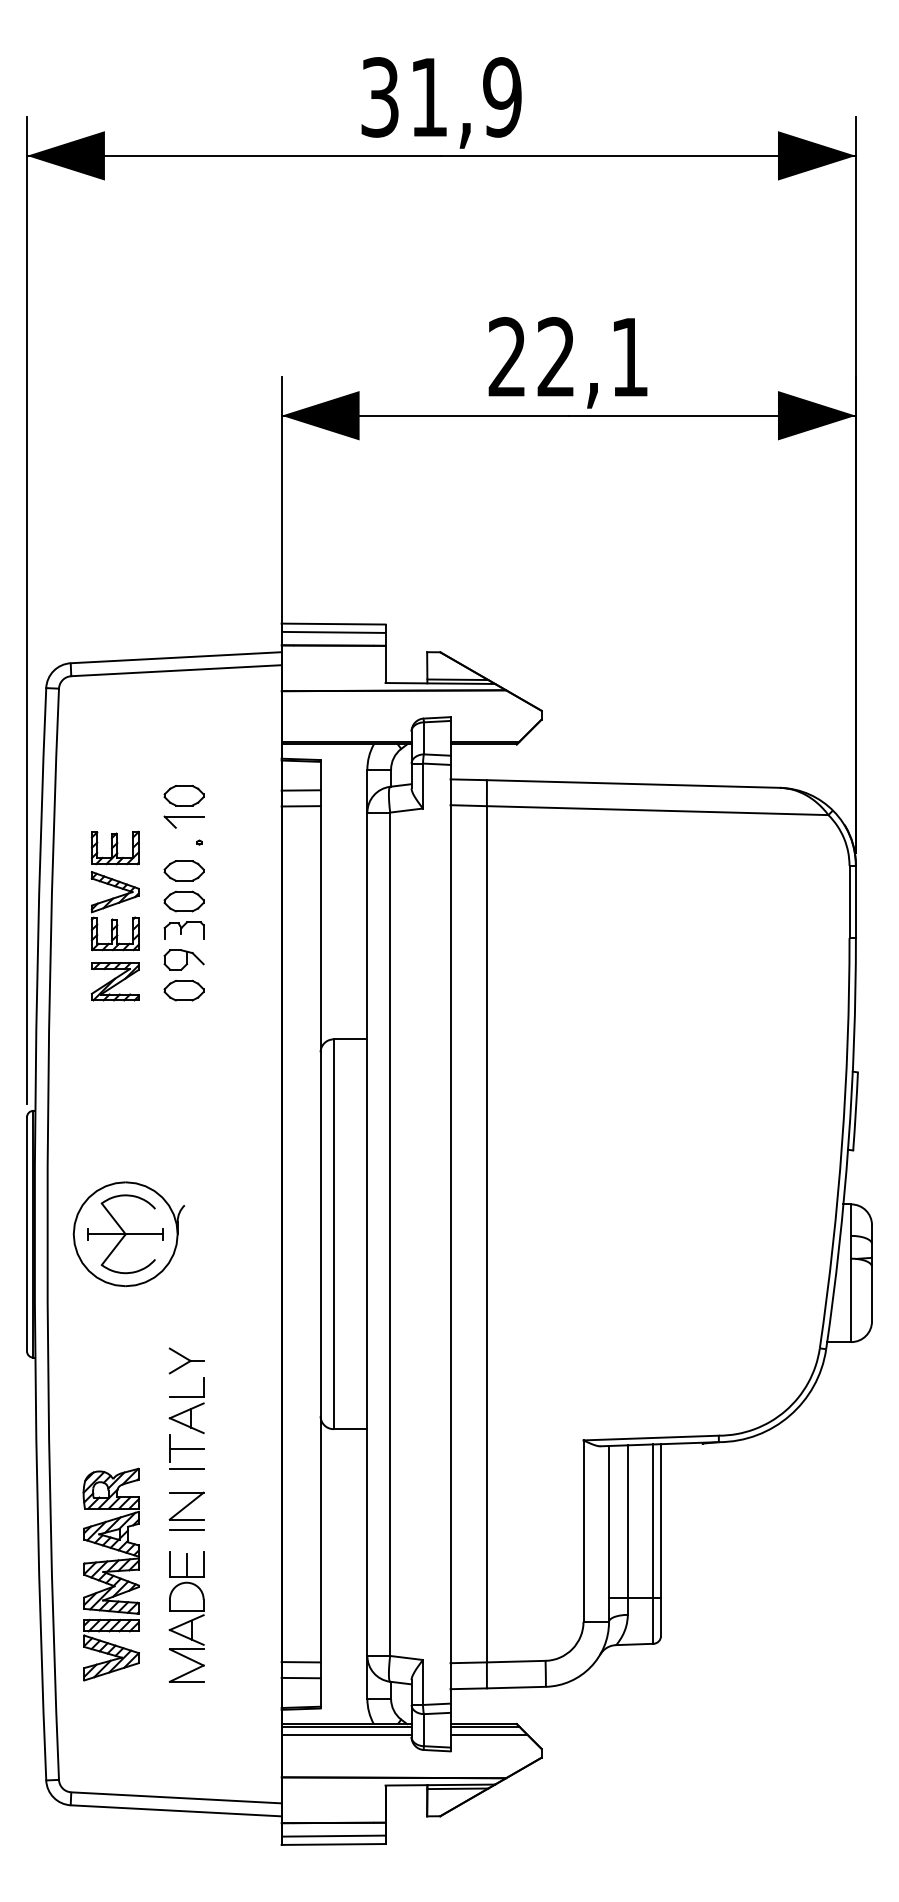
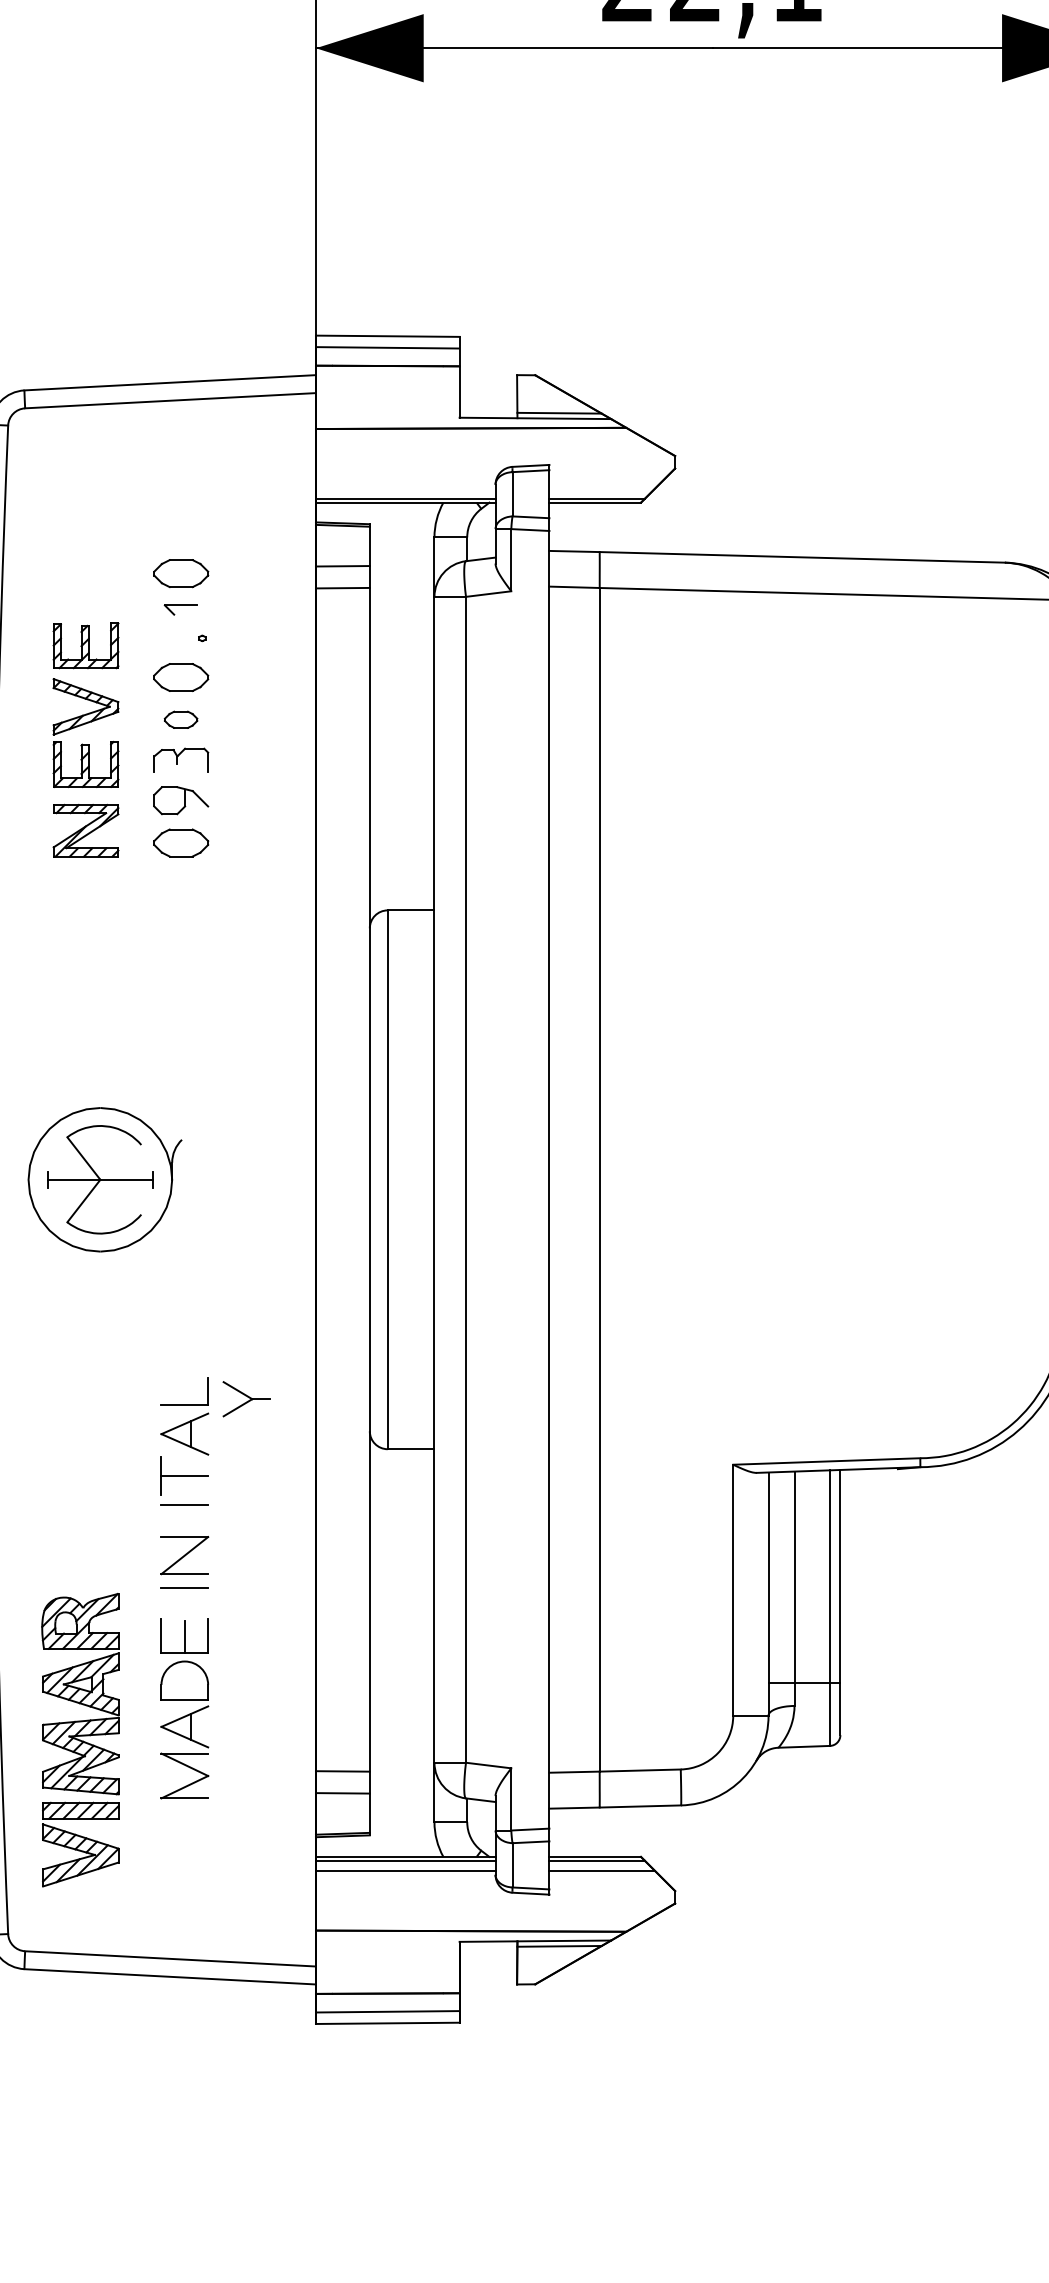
part: (183, 821) -> (180, 609), size x0.6
part: (183, 901) -> (180, 719), size x0.6
part: (186, 1360) -> (246, 1398), moved
part: (110, 1574) -> (79, 1739), moved

